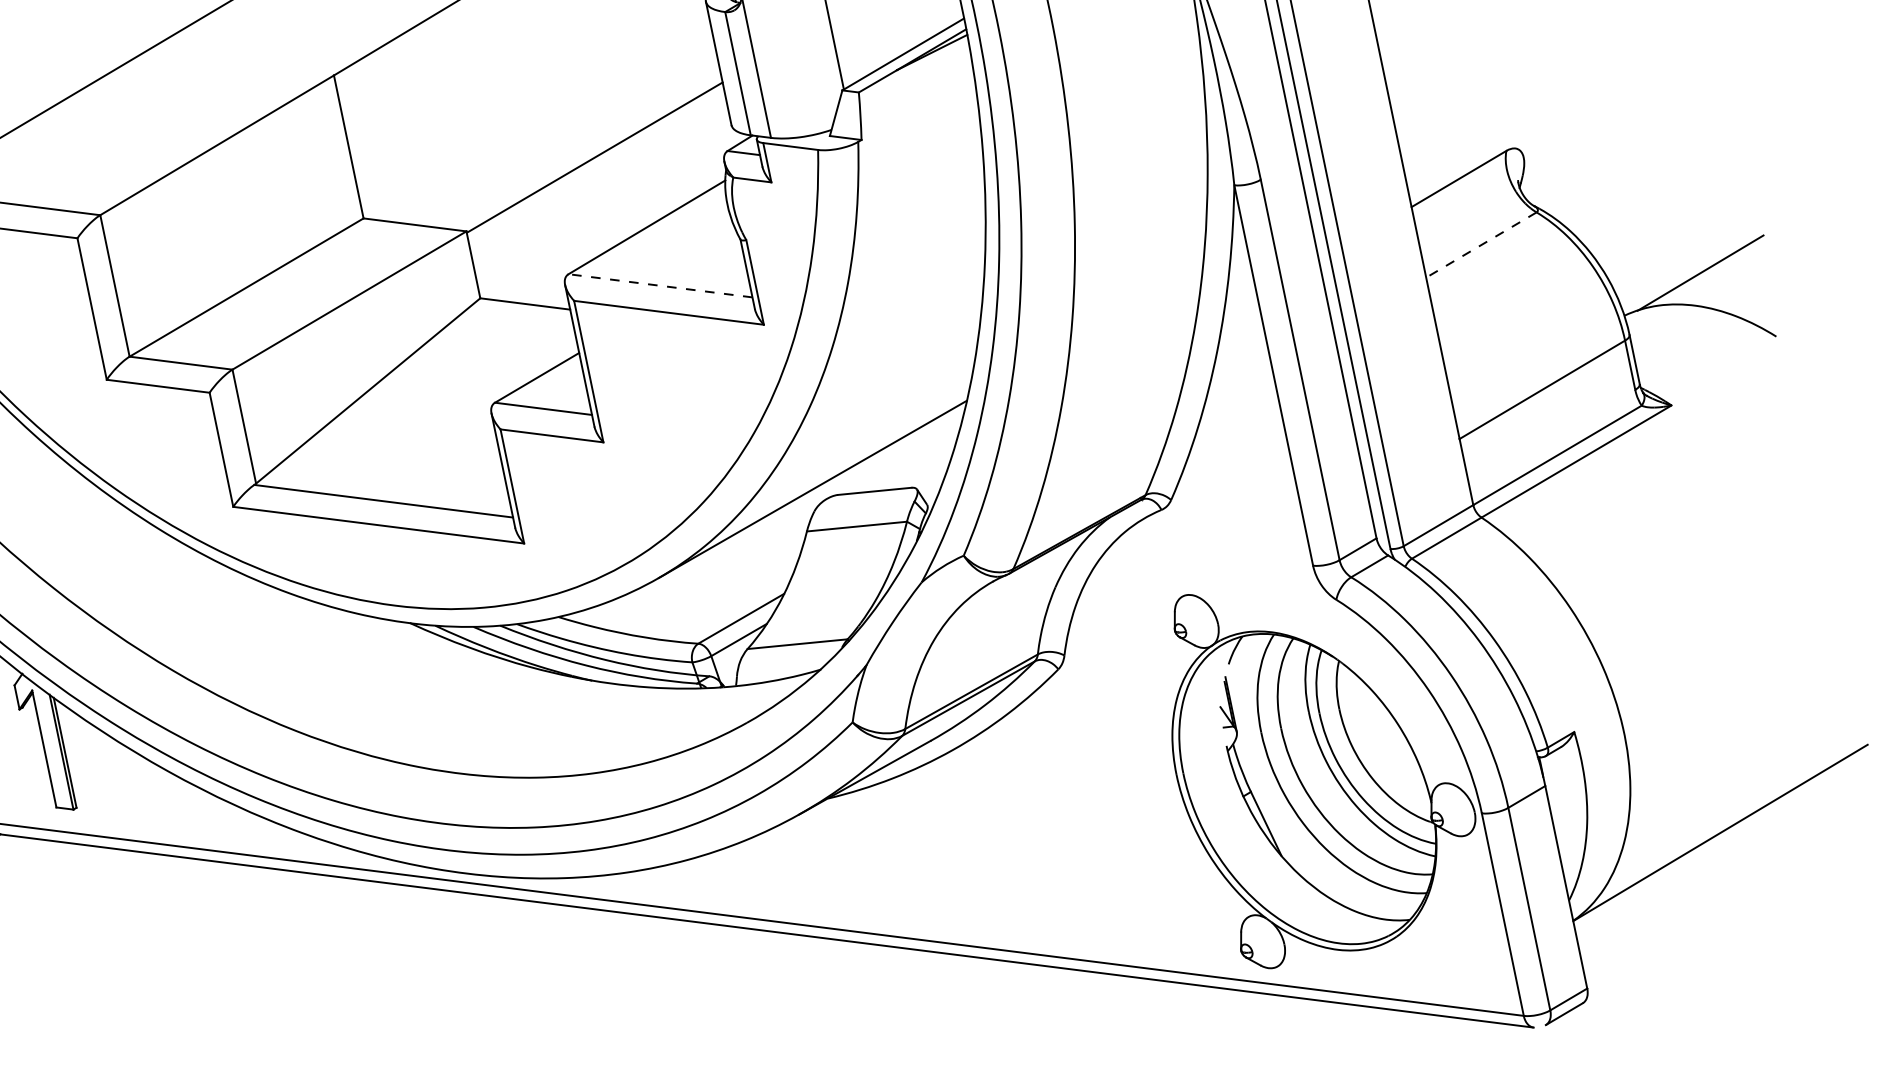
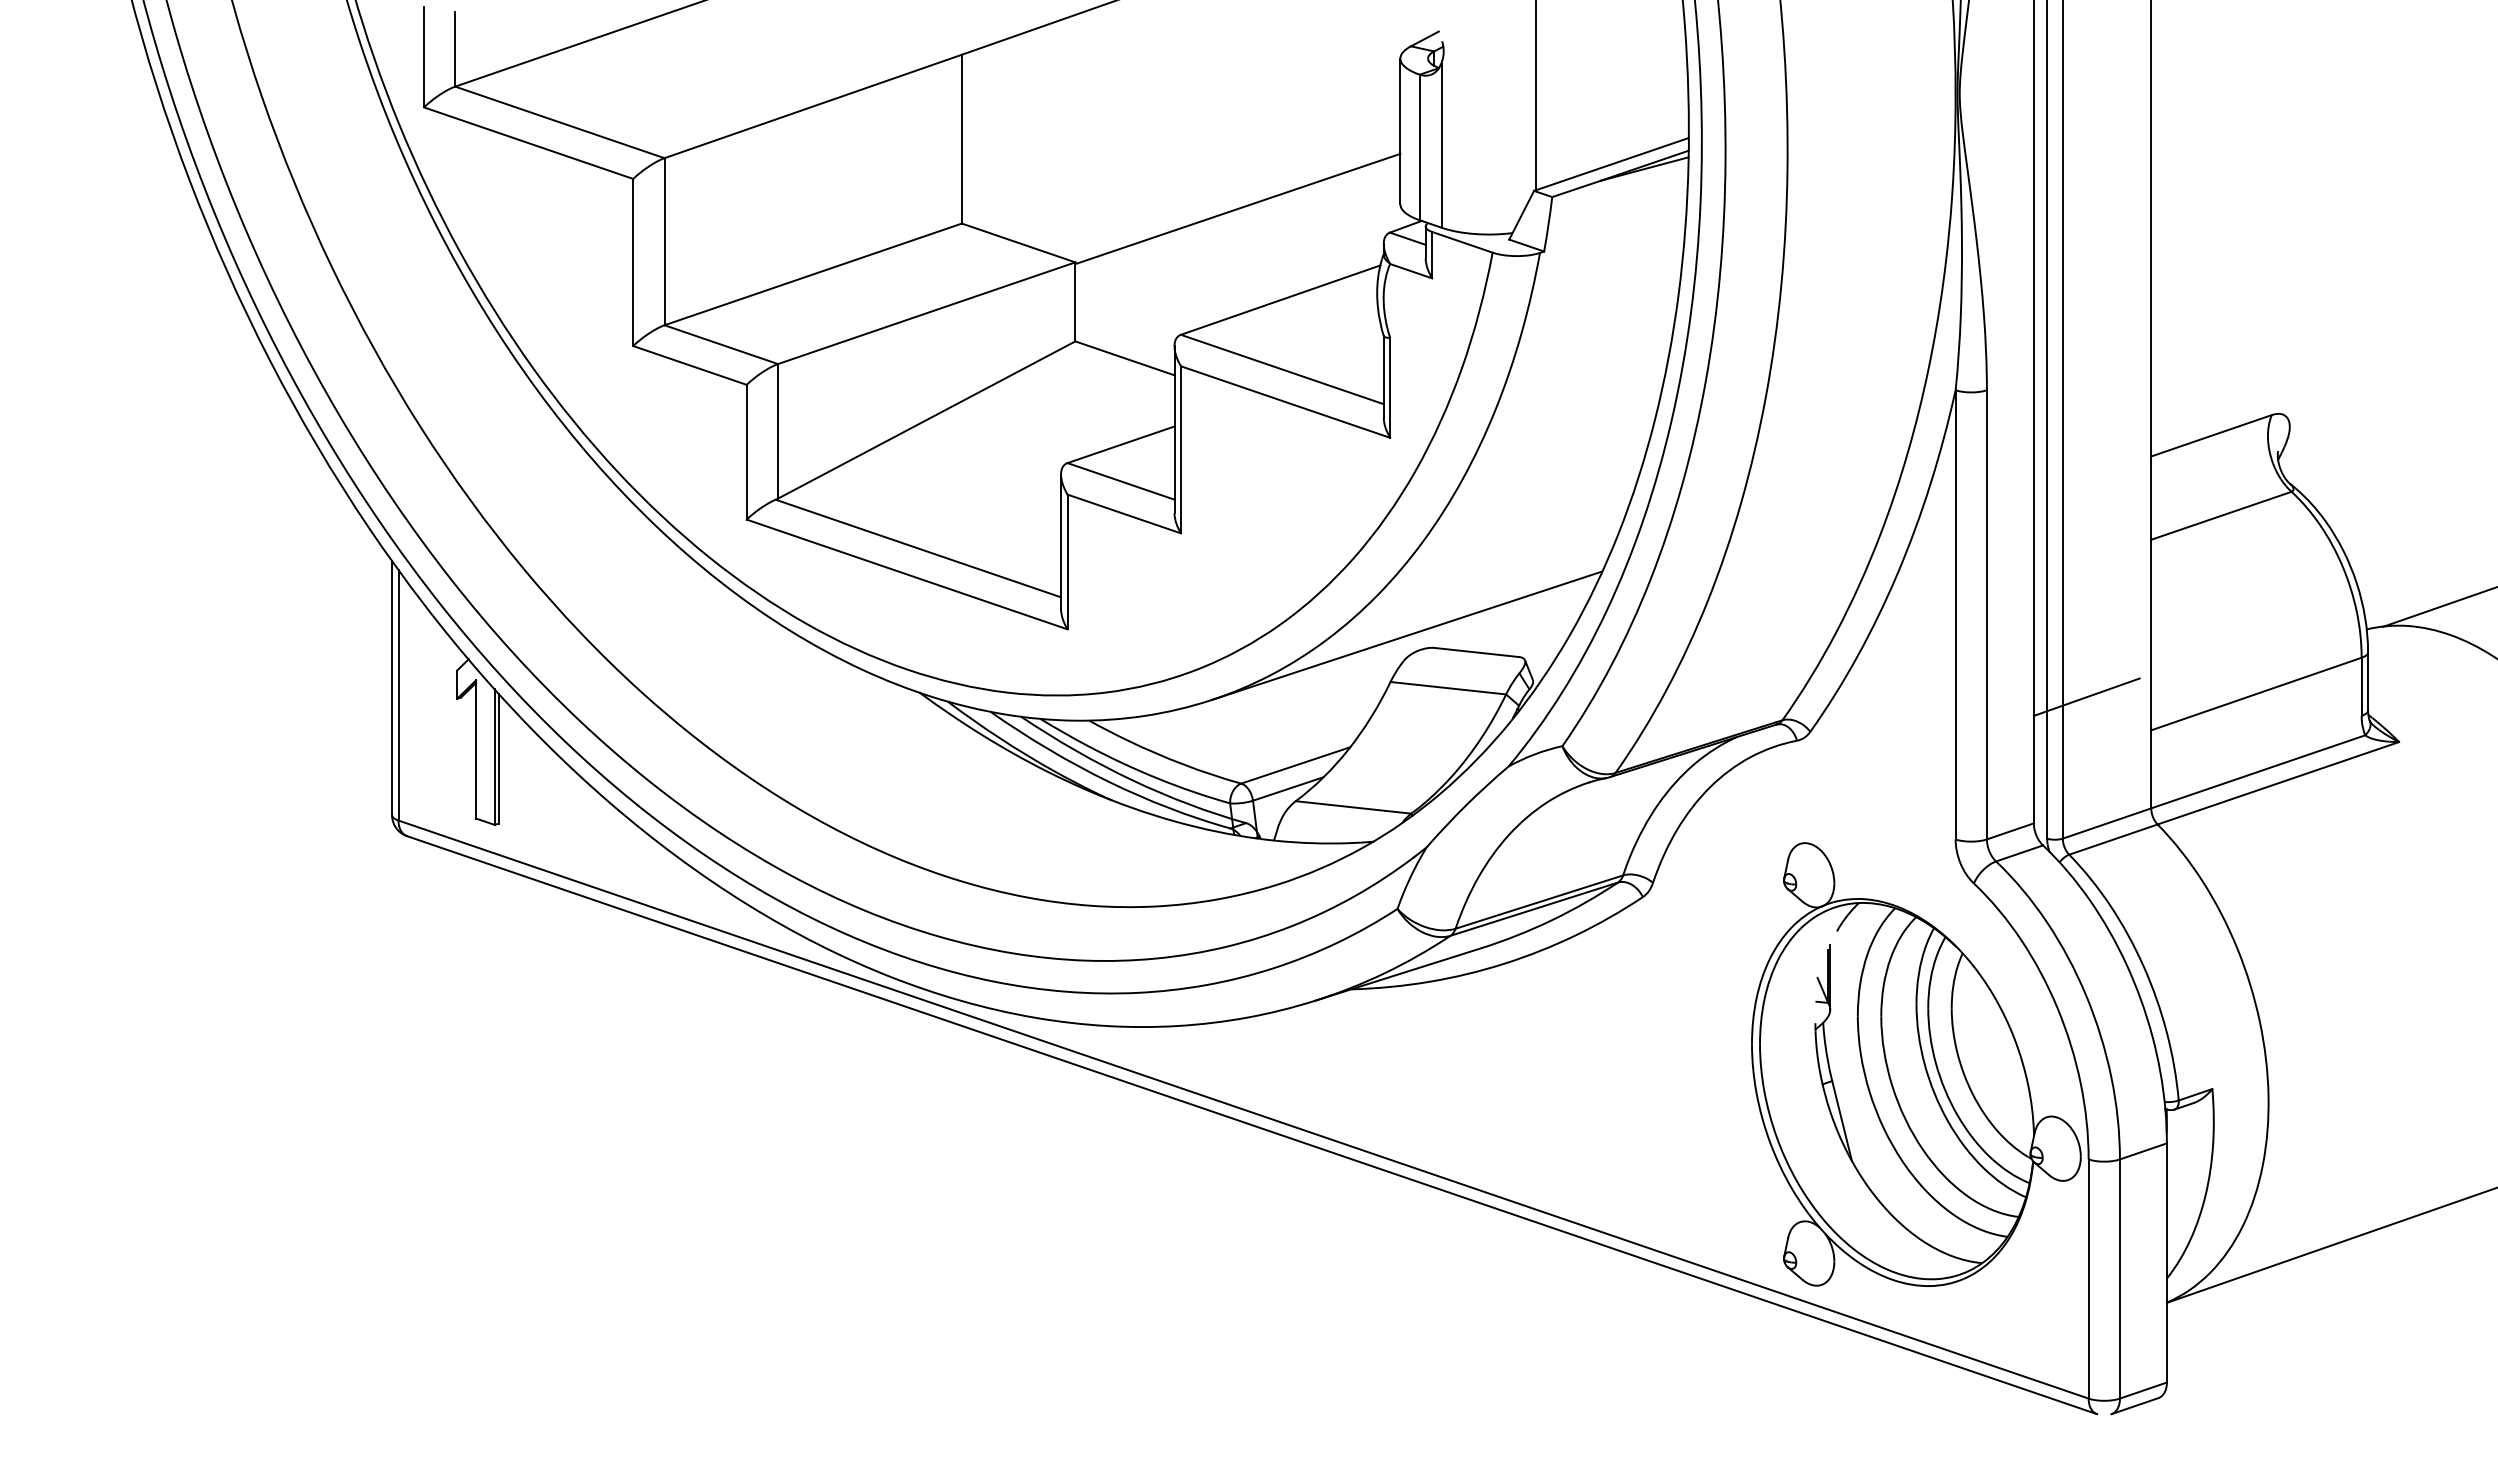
line: (1480, 244) -> (2220, 515), dashed -> solid
line: (659, 285) -> (1281, 369), dashed -> solid
line: (1398, 421) -> (2086, 696), added

